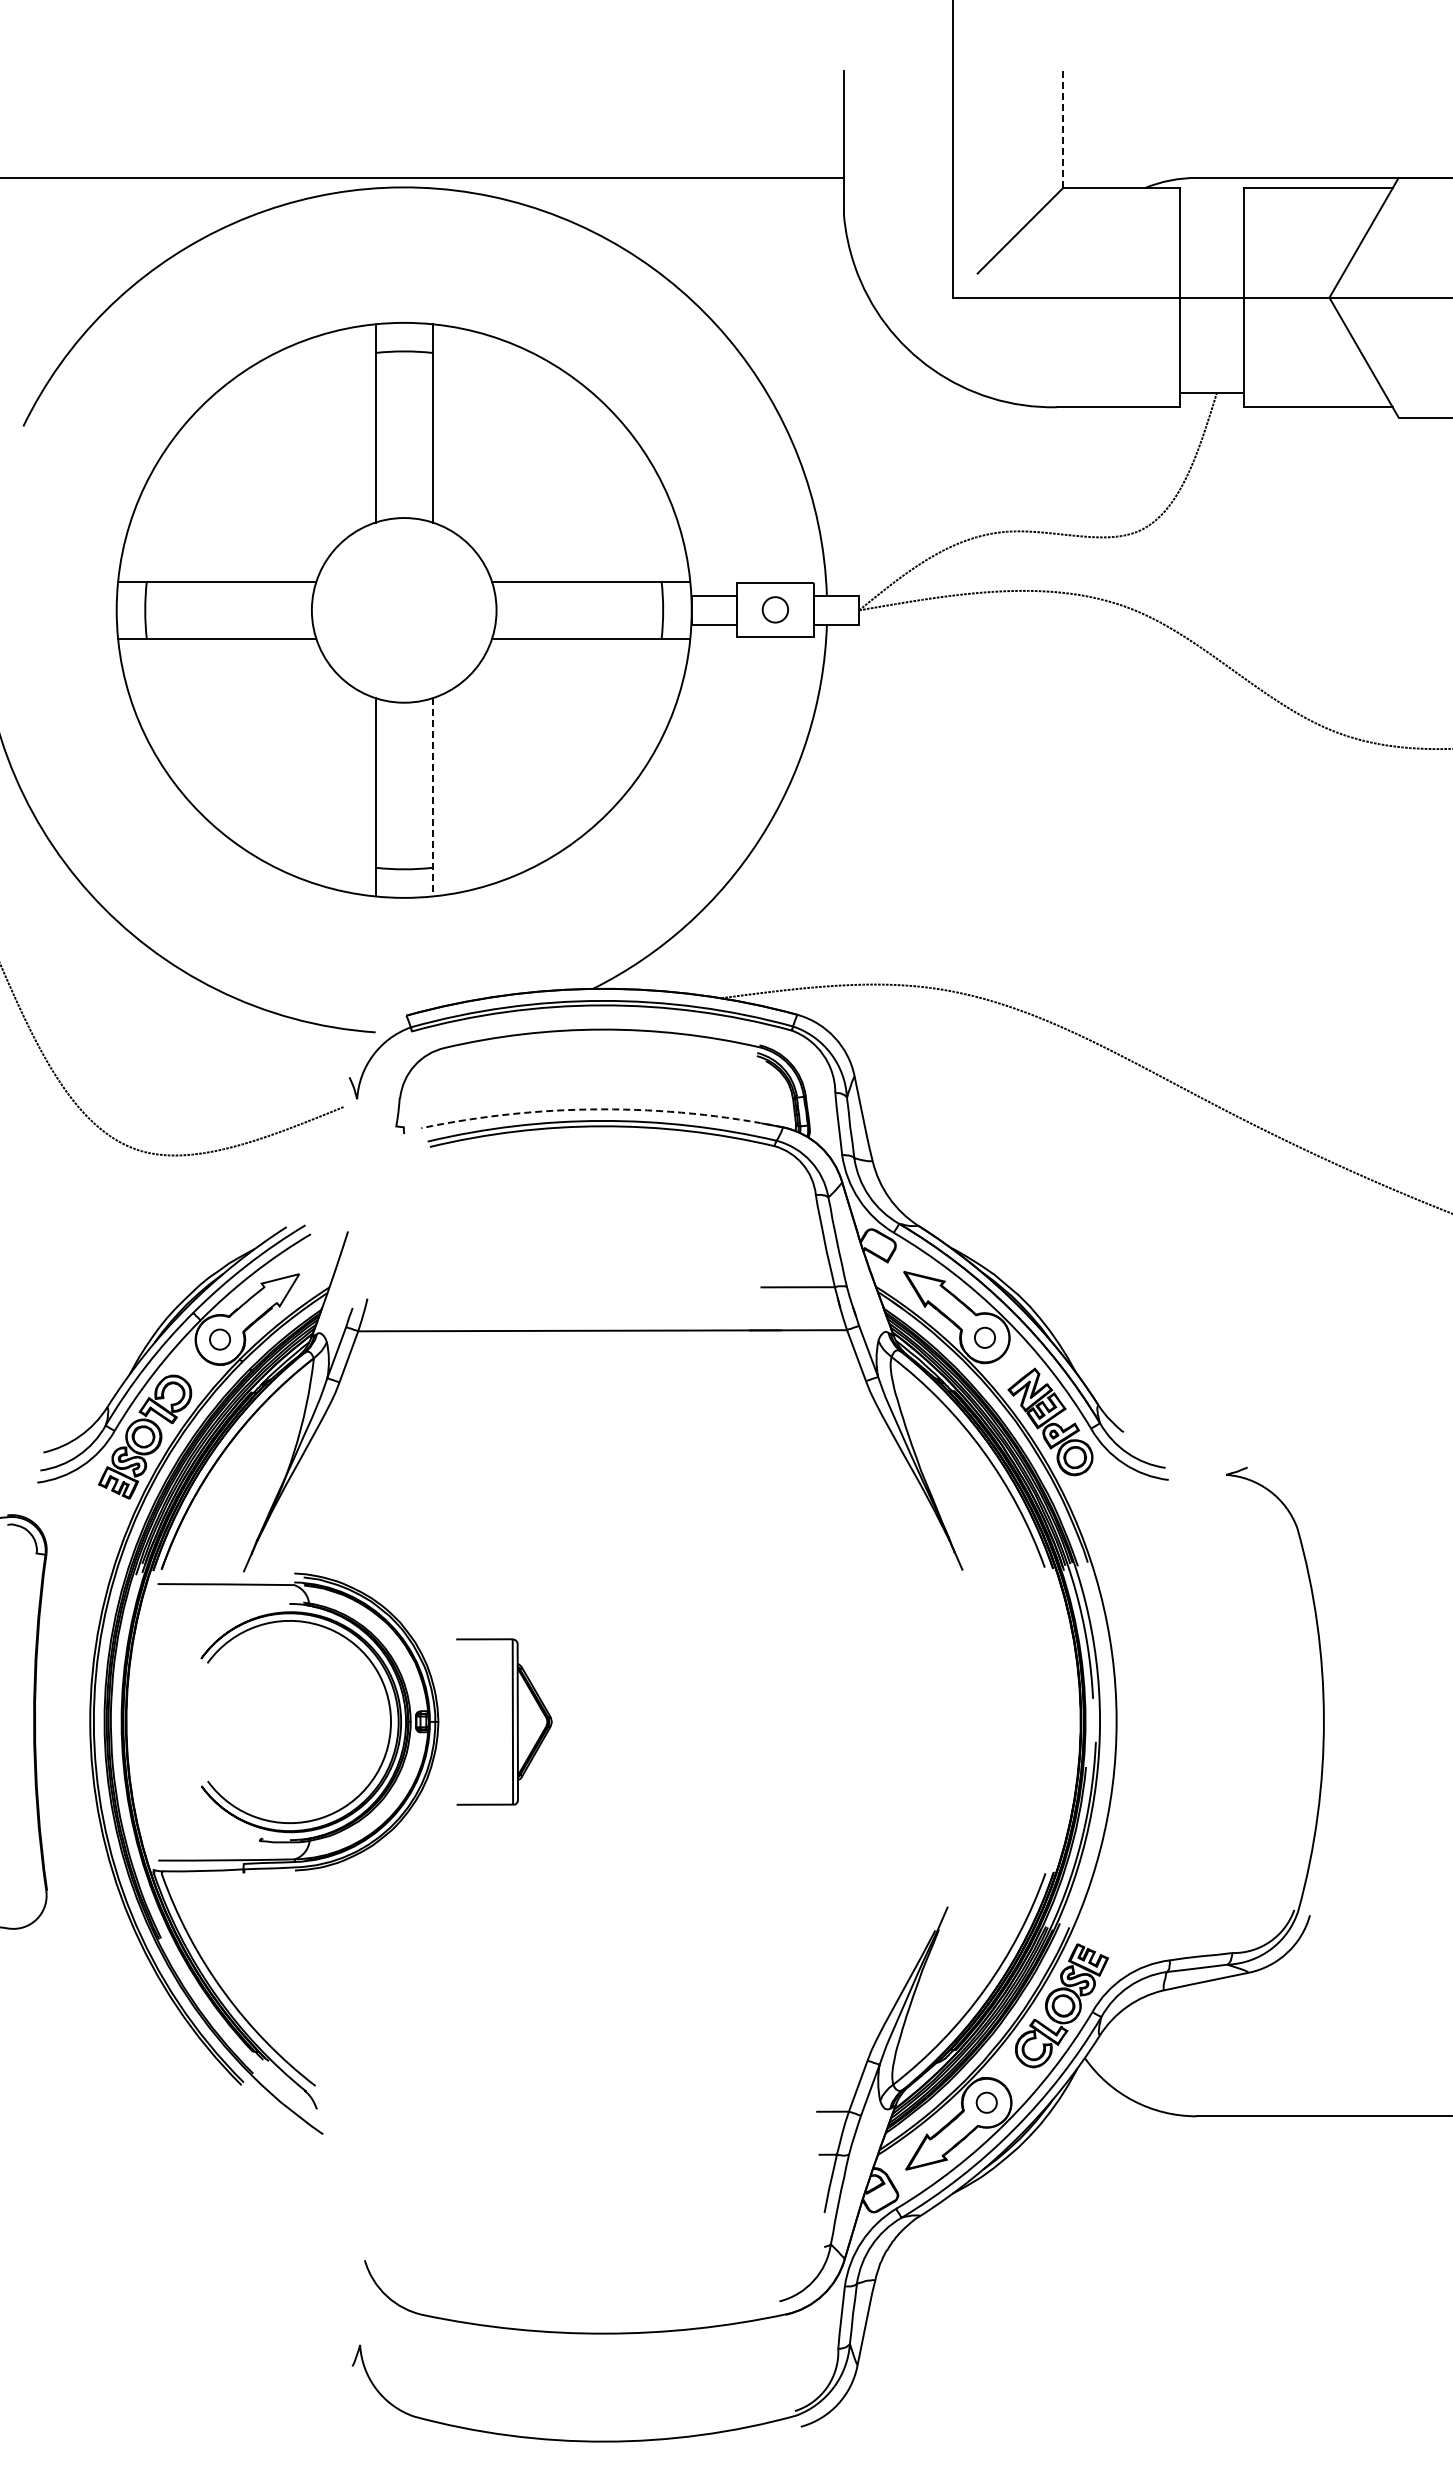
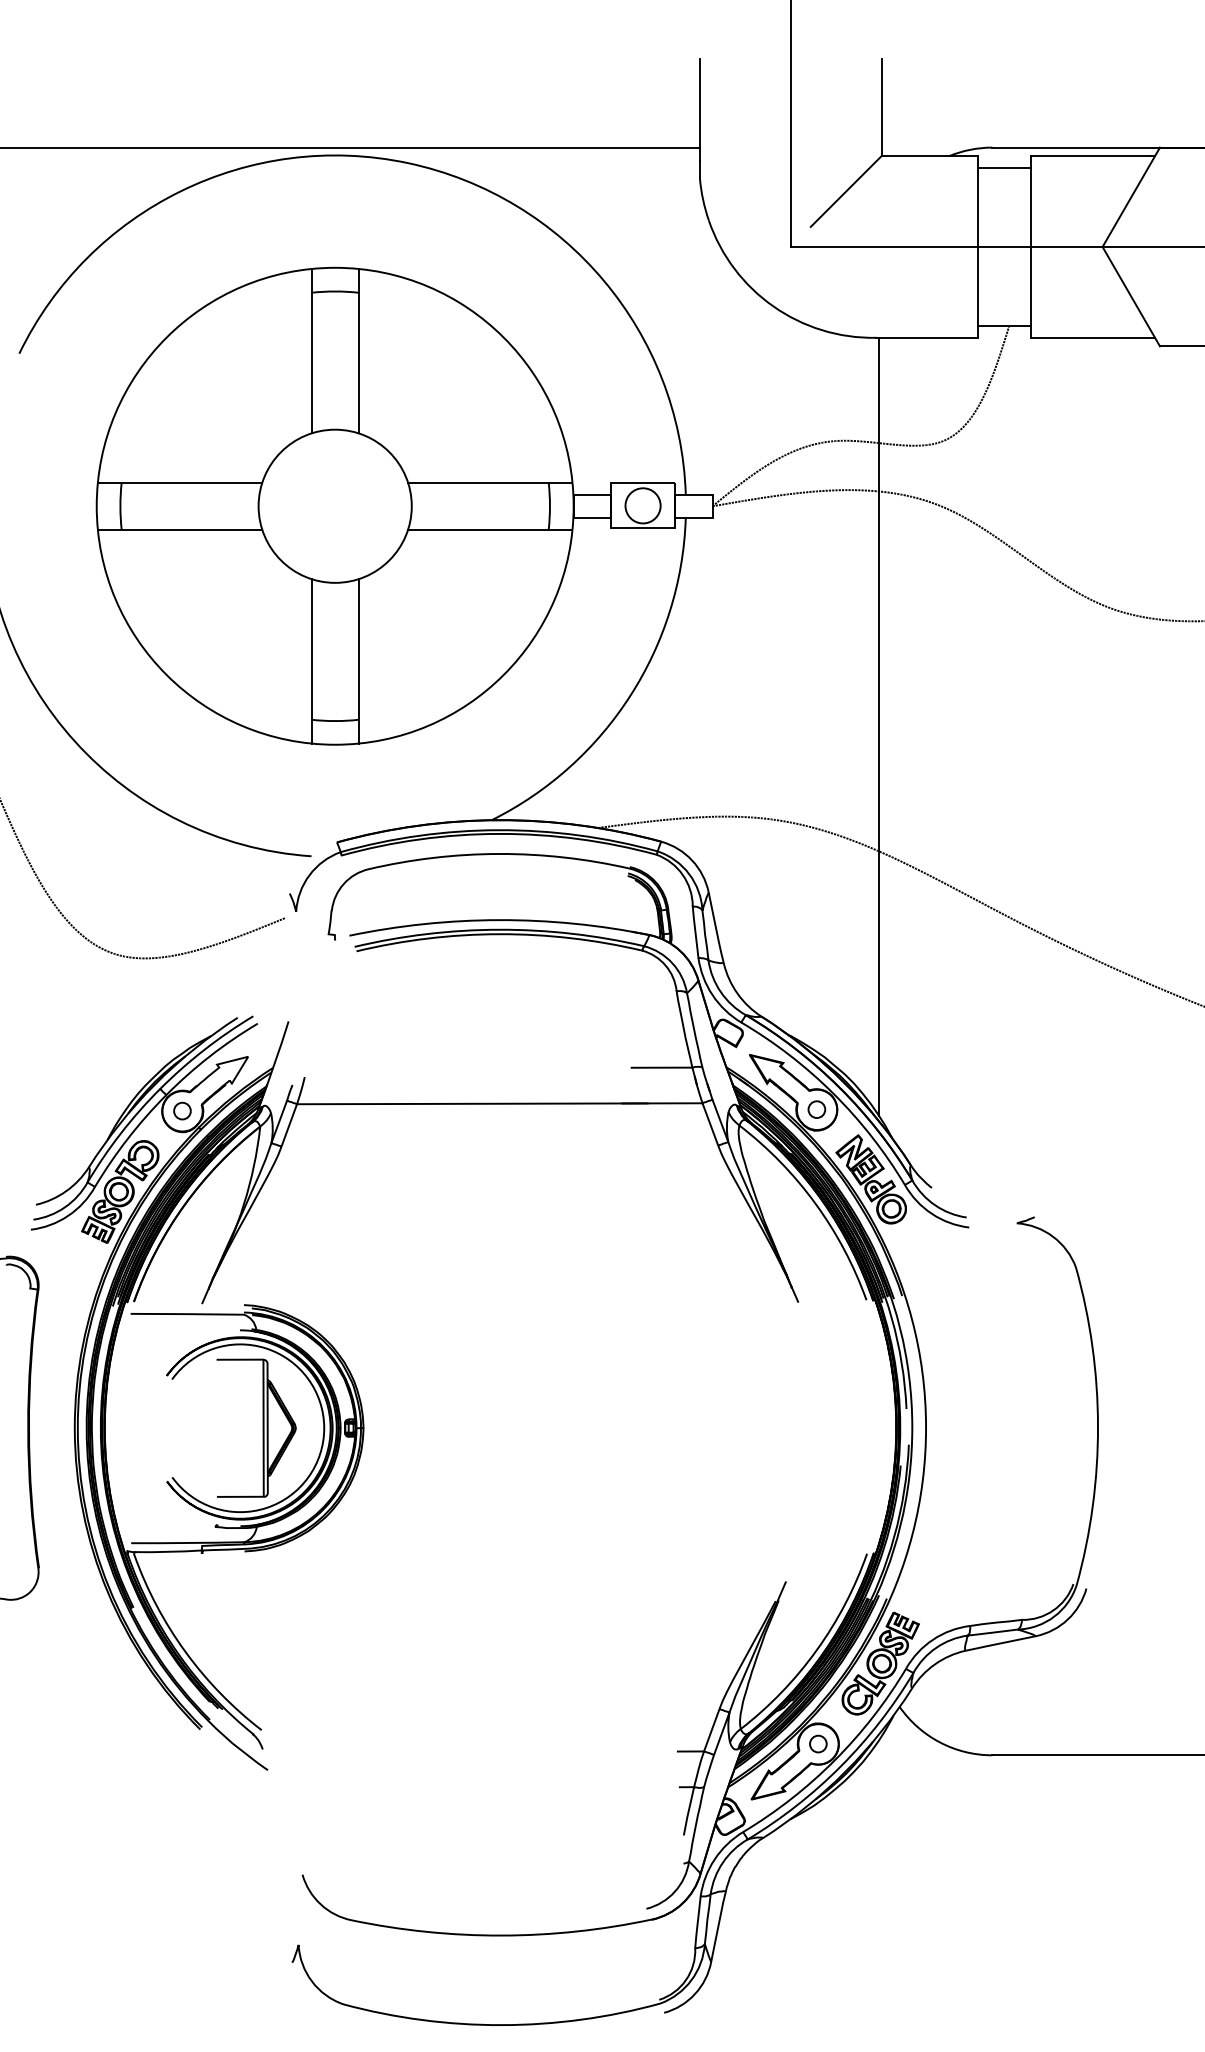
line: (1062, 129) -> (881, 107), dashed -> solid
line: (1211, 202) -> (1004, 167), added
circle: (775, 609) -> (643, 505), size x1.67
line: (432, 797) -> (358, 661), dashed -> solid
line: (1060, 876) -> (879, 727), added
arc: (602, 1109) -> (499, 920), dashed -> solid
part: (512, 1721) -> (263, 1427), moved

